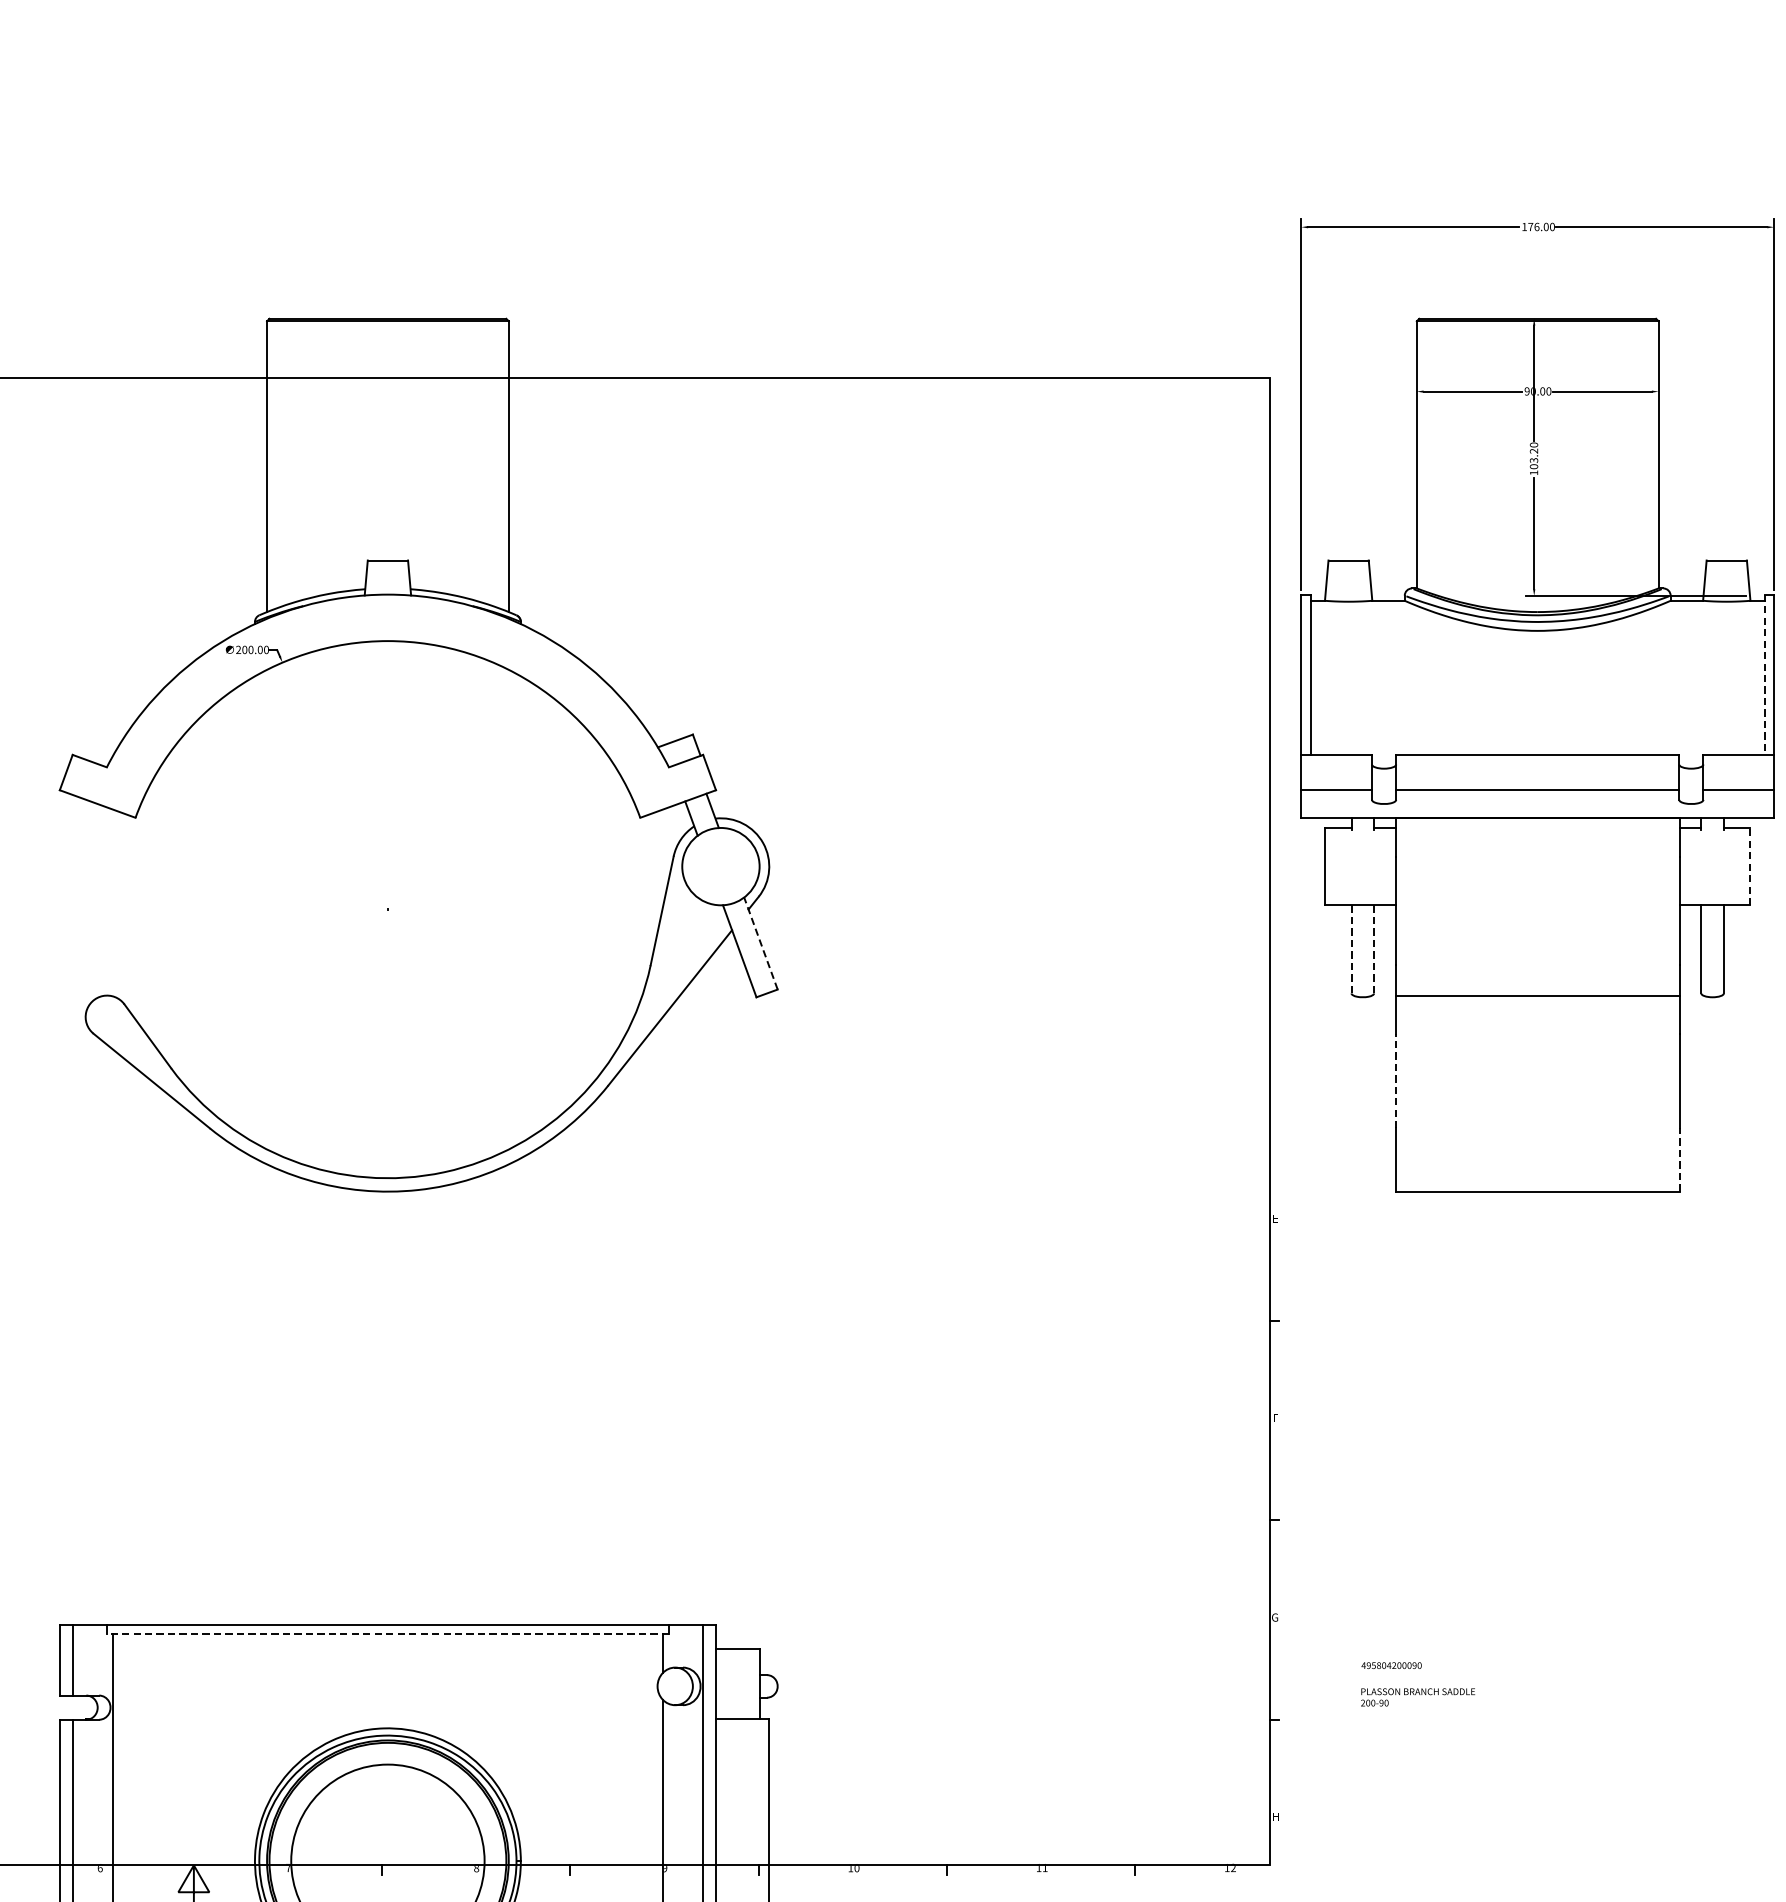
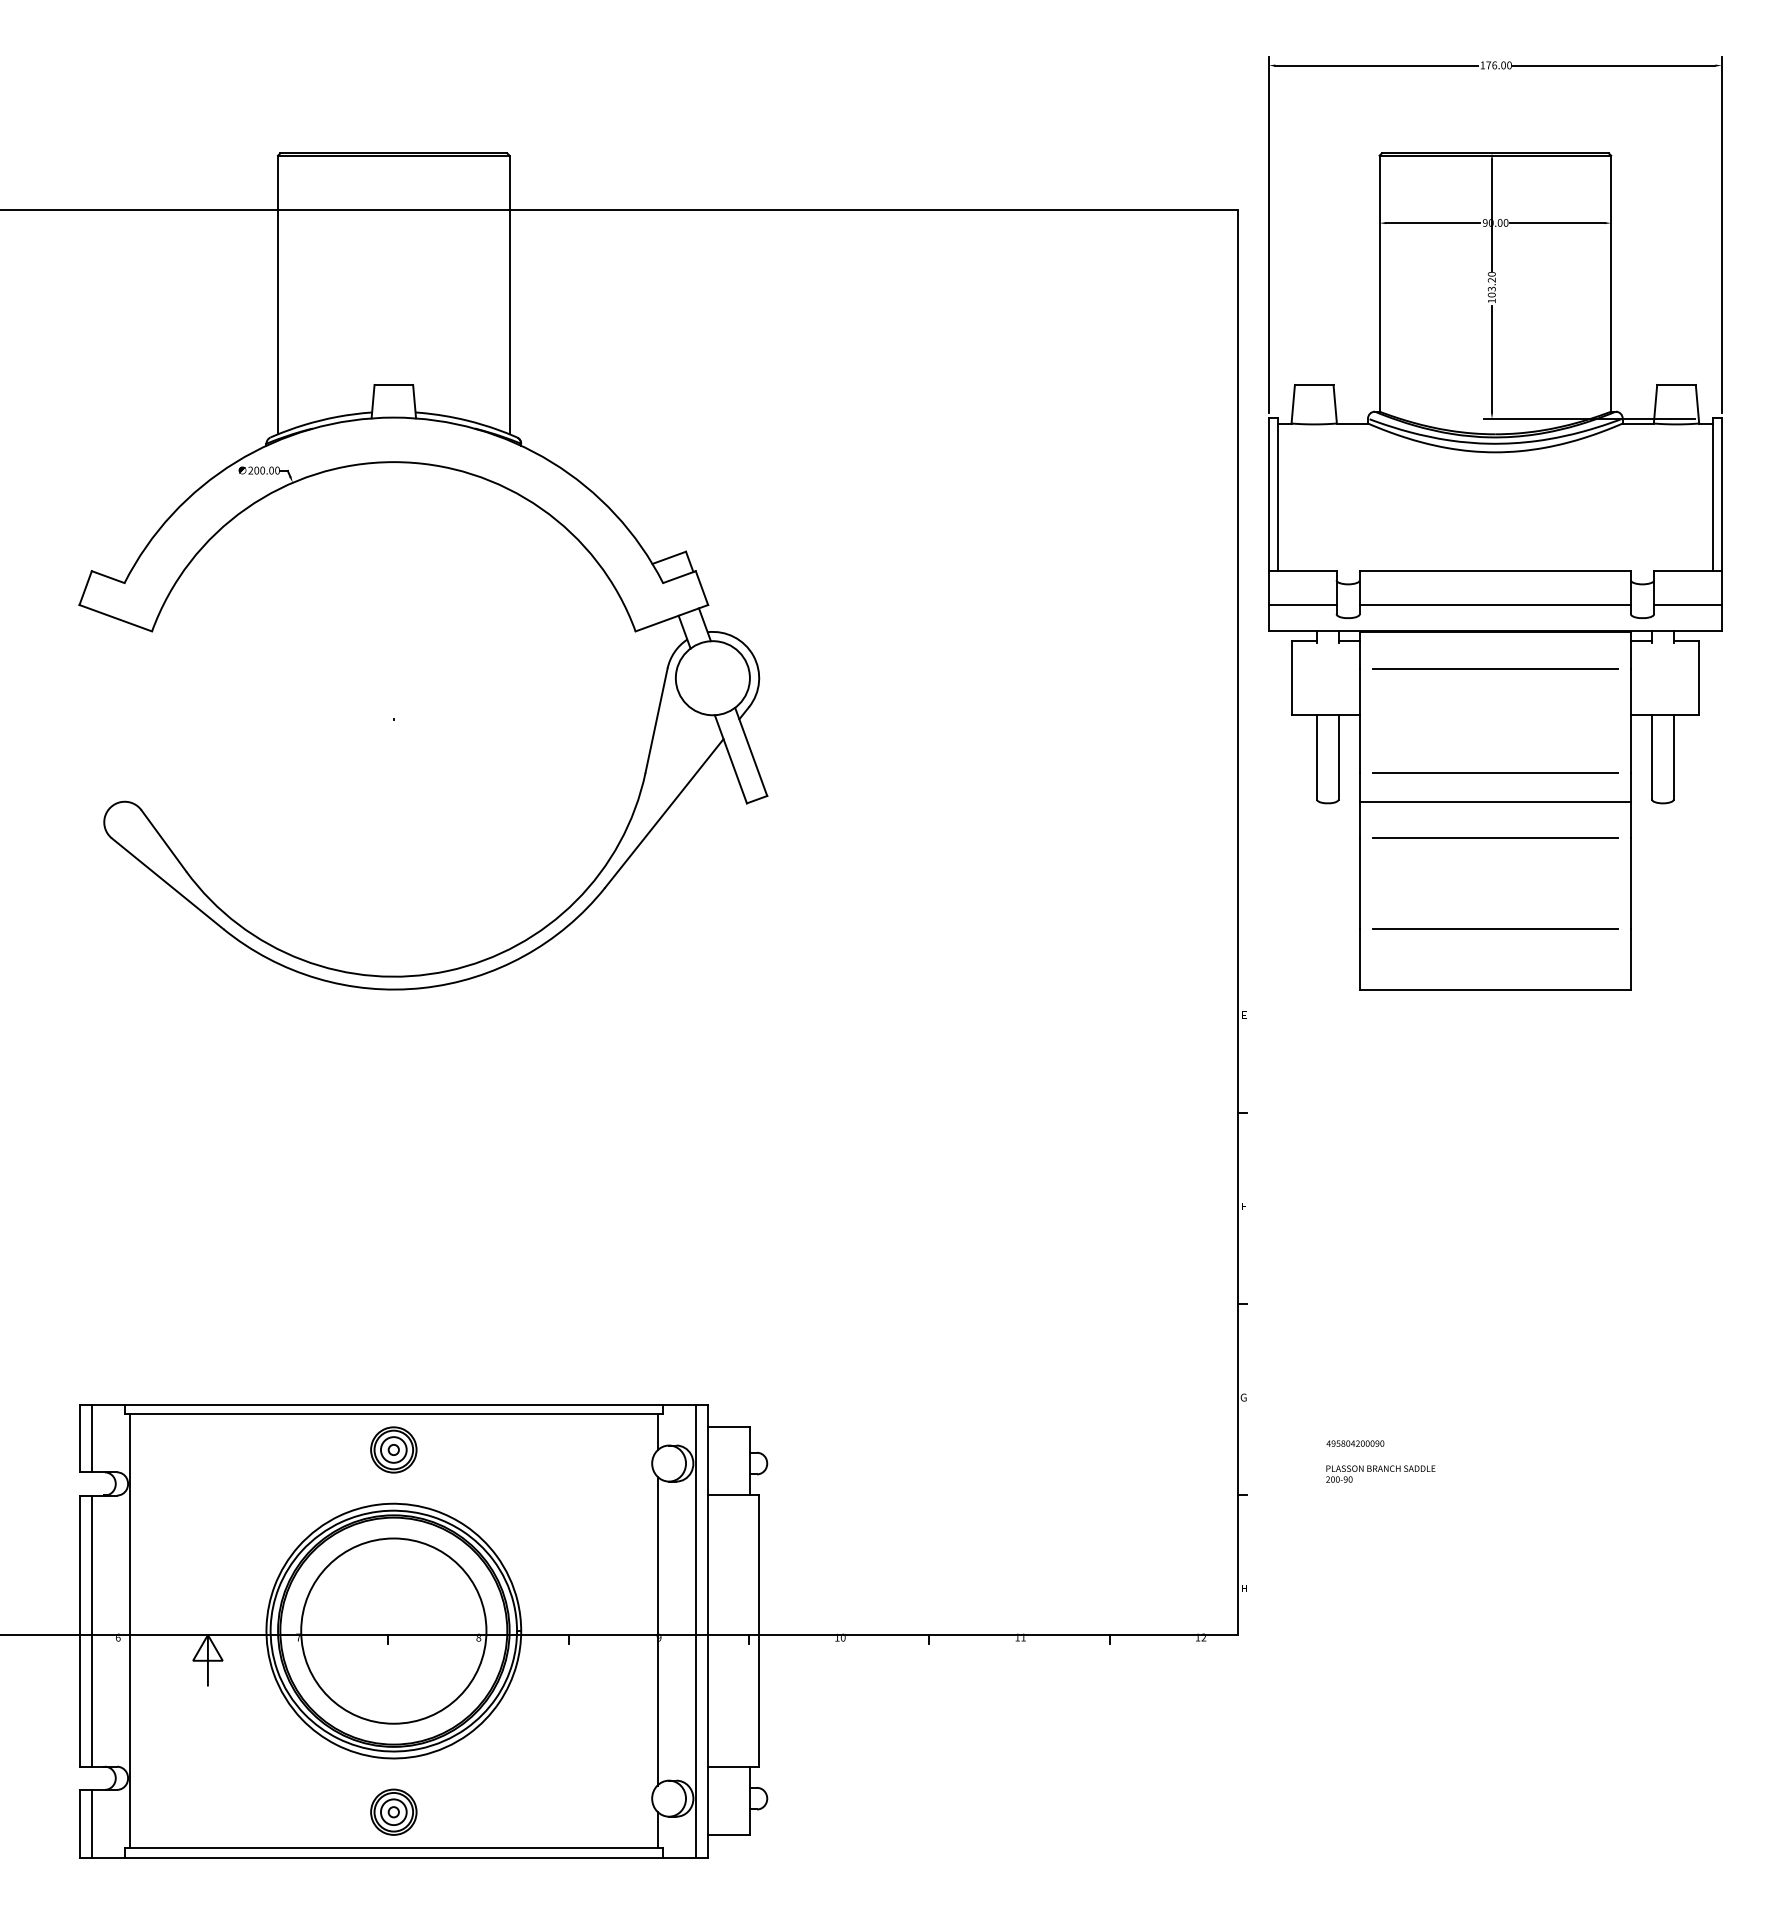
line: (1764, 674) -> (1712, 494), dashed -> solid
line: (1537, 856) -> (1495, 668), added
line: (1750, 865) -> (1699, 677), dashed -> solid
line: (761, 943) -> (751, 751), dashed -> solid
line: (1352, 949) -> (1317, 757), dashed -> solid
line: (1373, 949) -> (1338, 757), dashed -> solid
line: (1537, 965) -> (1495, 772), added
line: (1537, 1033) -> (1495, 838), added
line: (1395, 1080) -> (1359, 883), dashed -> solid
line: (1537, 1128) -> (1495, 929), added
line: (1679, 1159) -> (1631, 958), dashed -> solid
line: (387, 1634) -> (393, 1413), dashed -> solid
part: (387, 1671) -> (393, 1449), added

